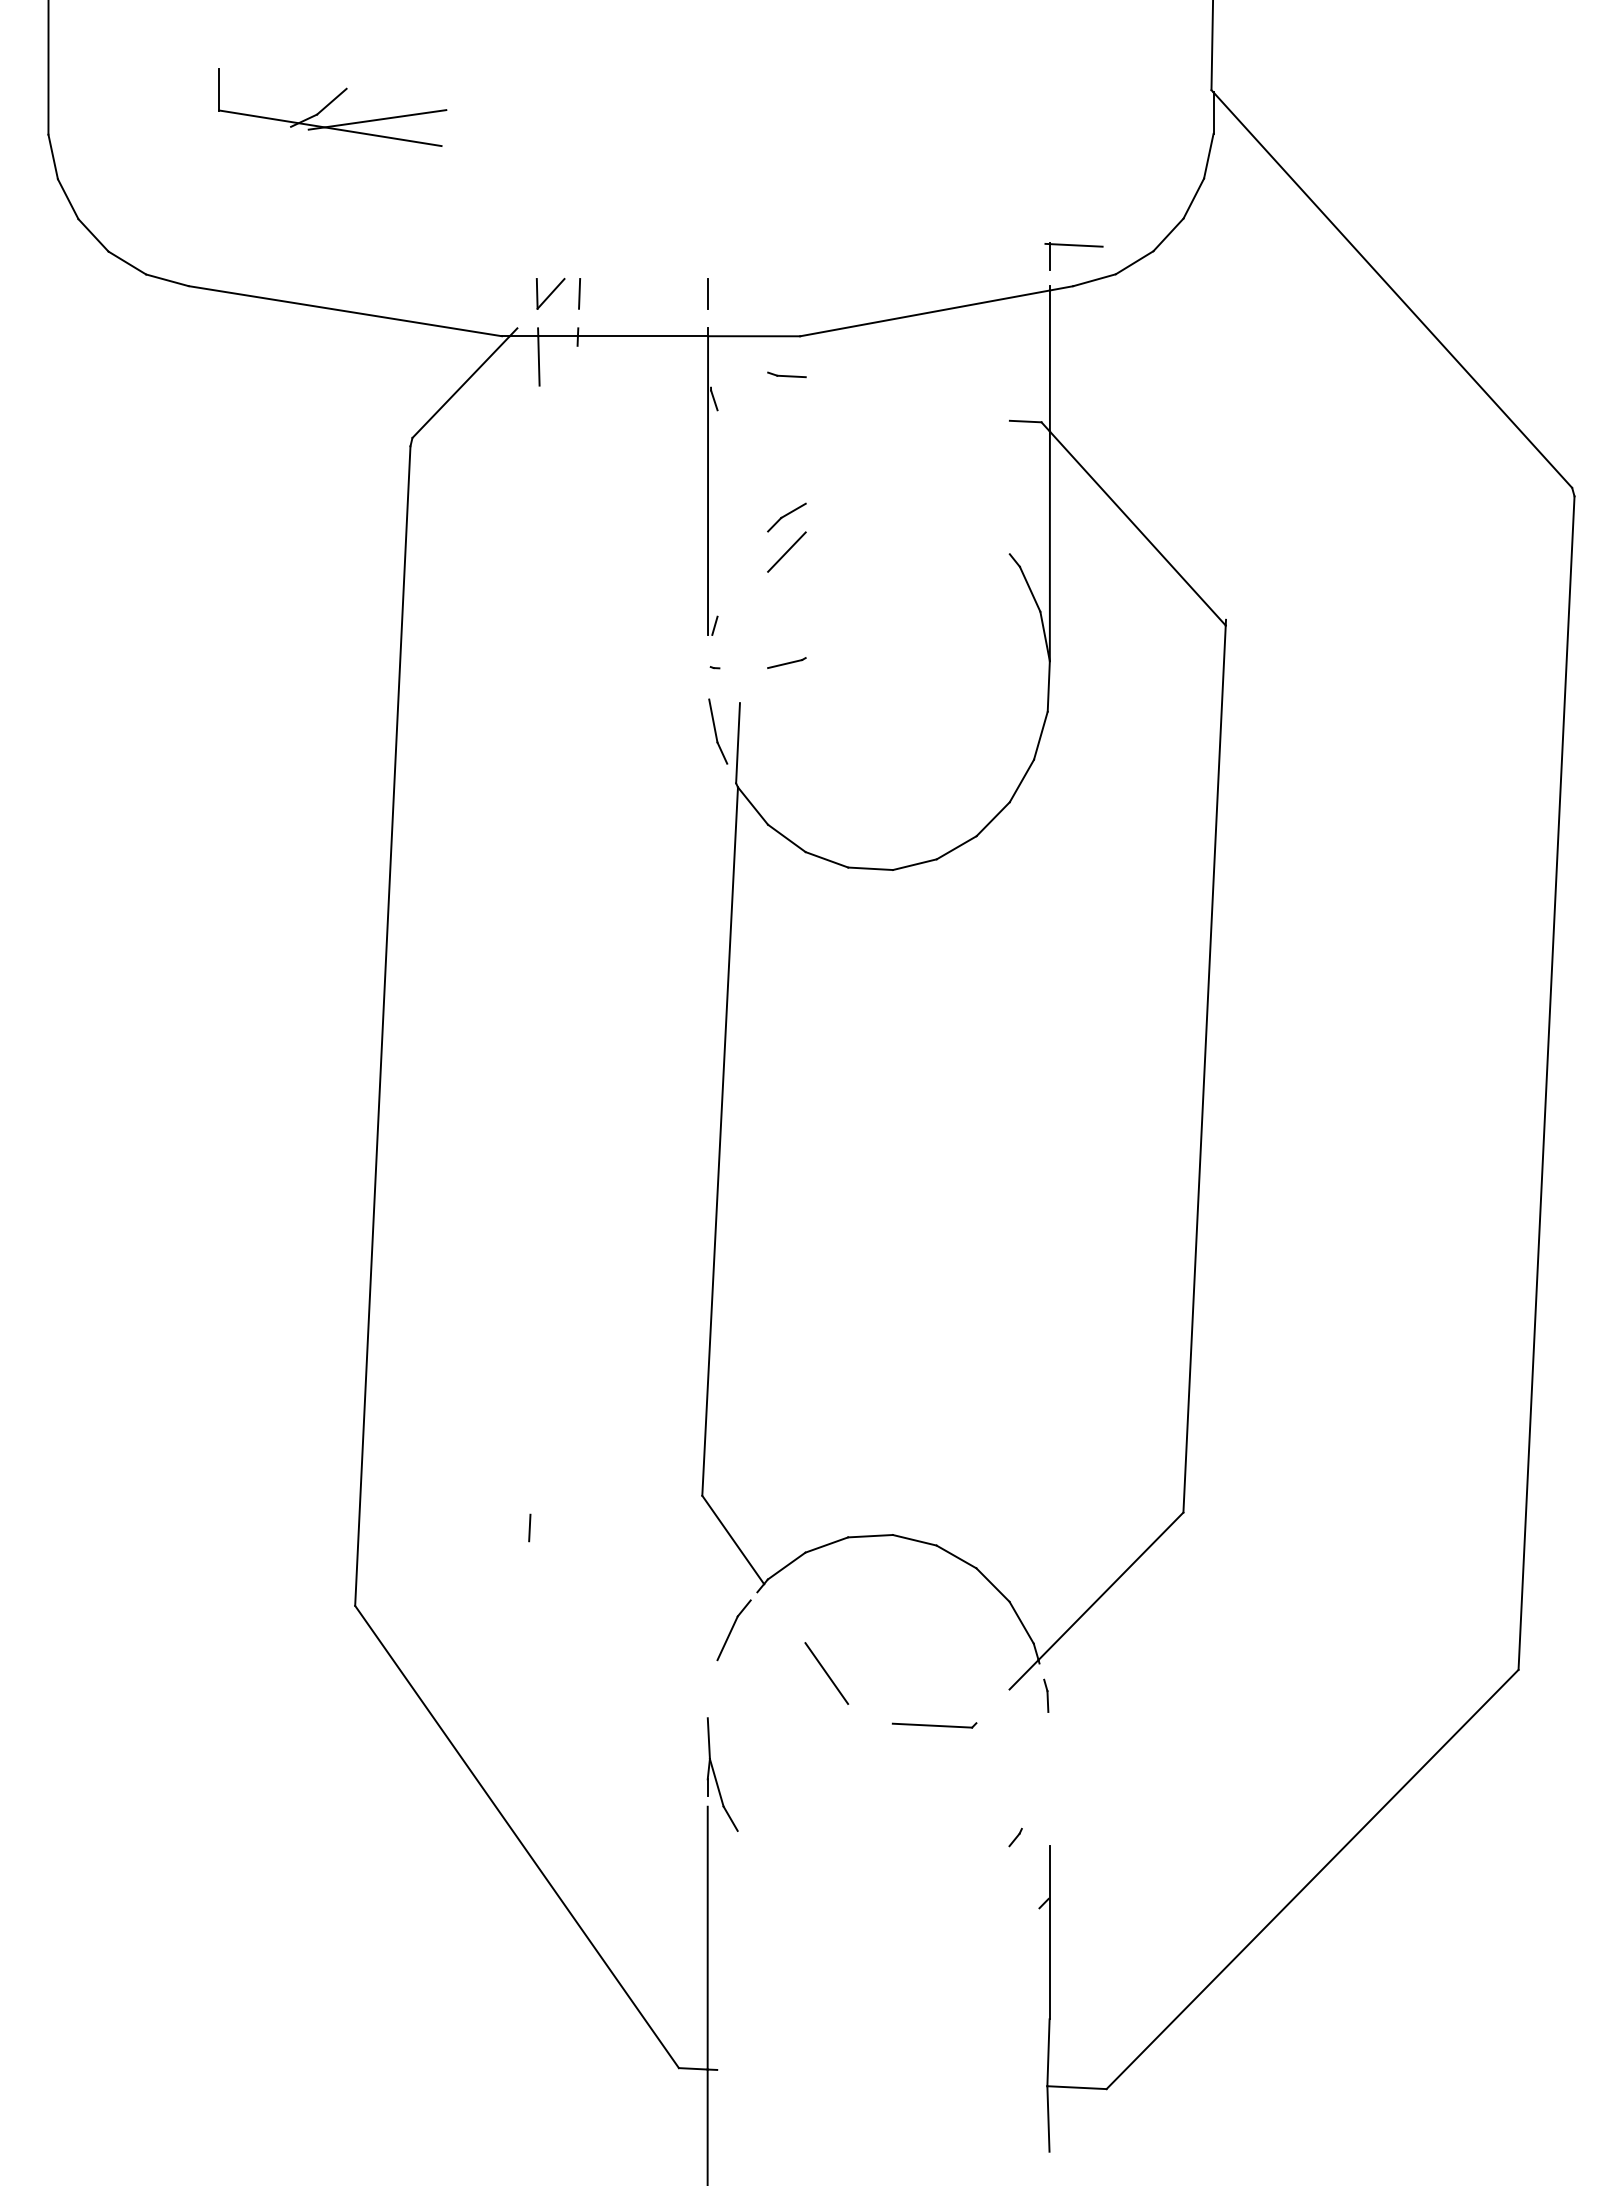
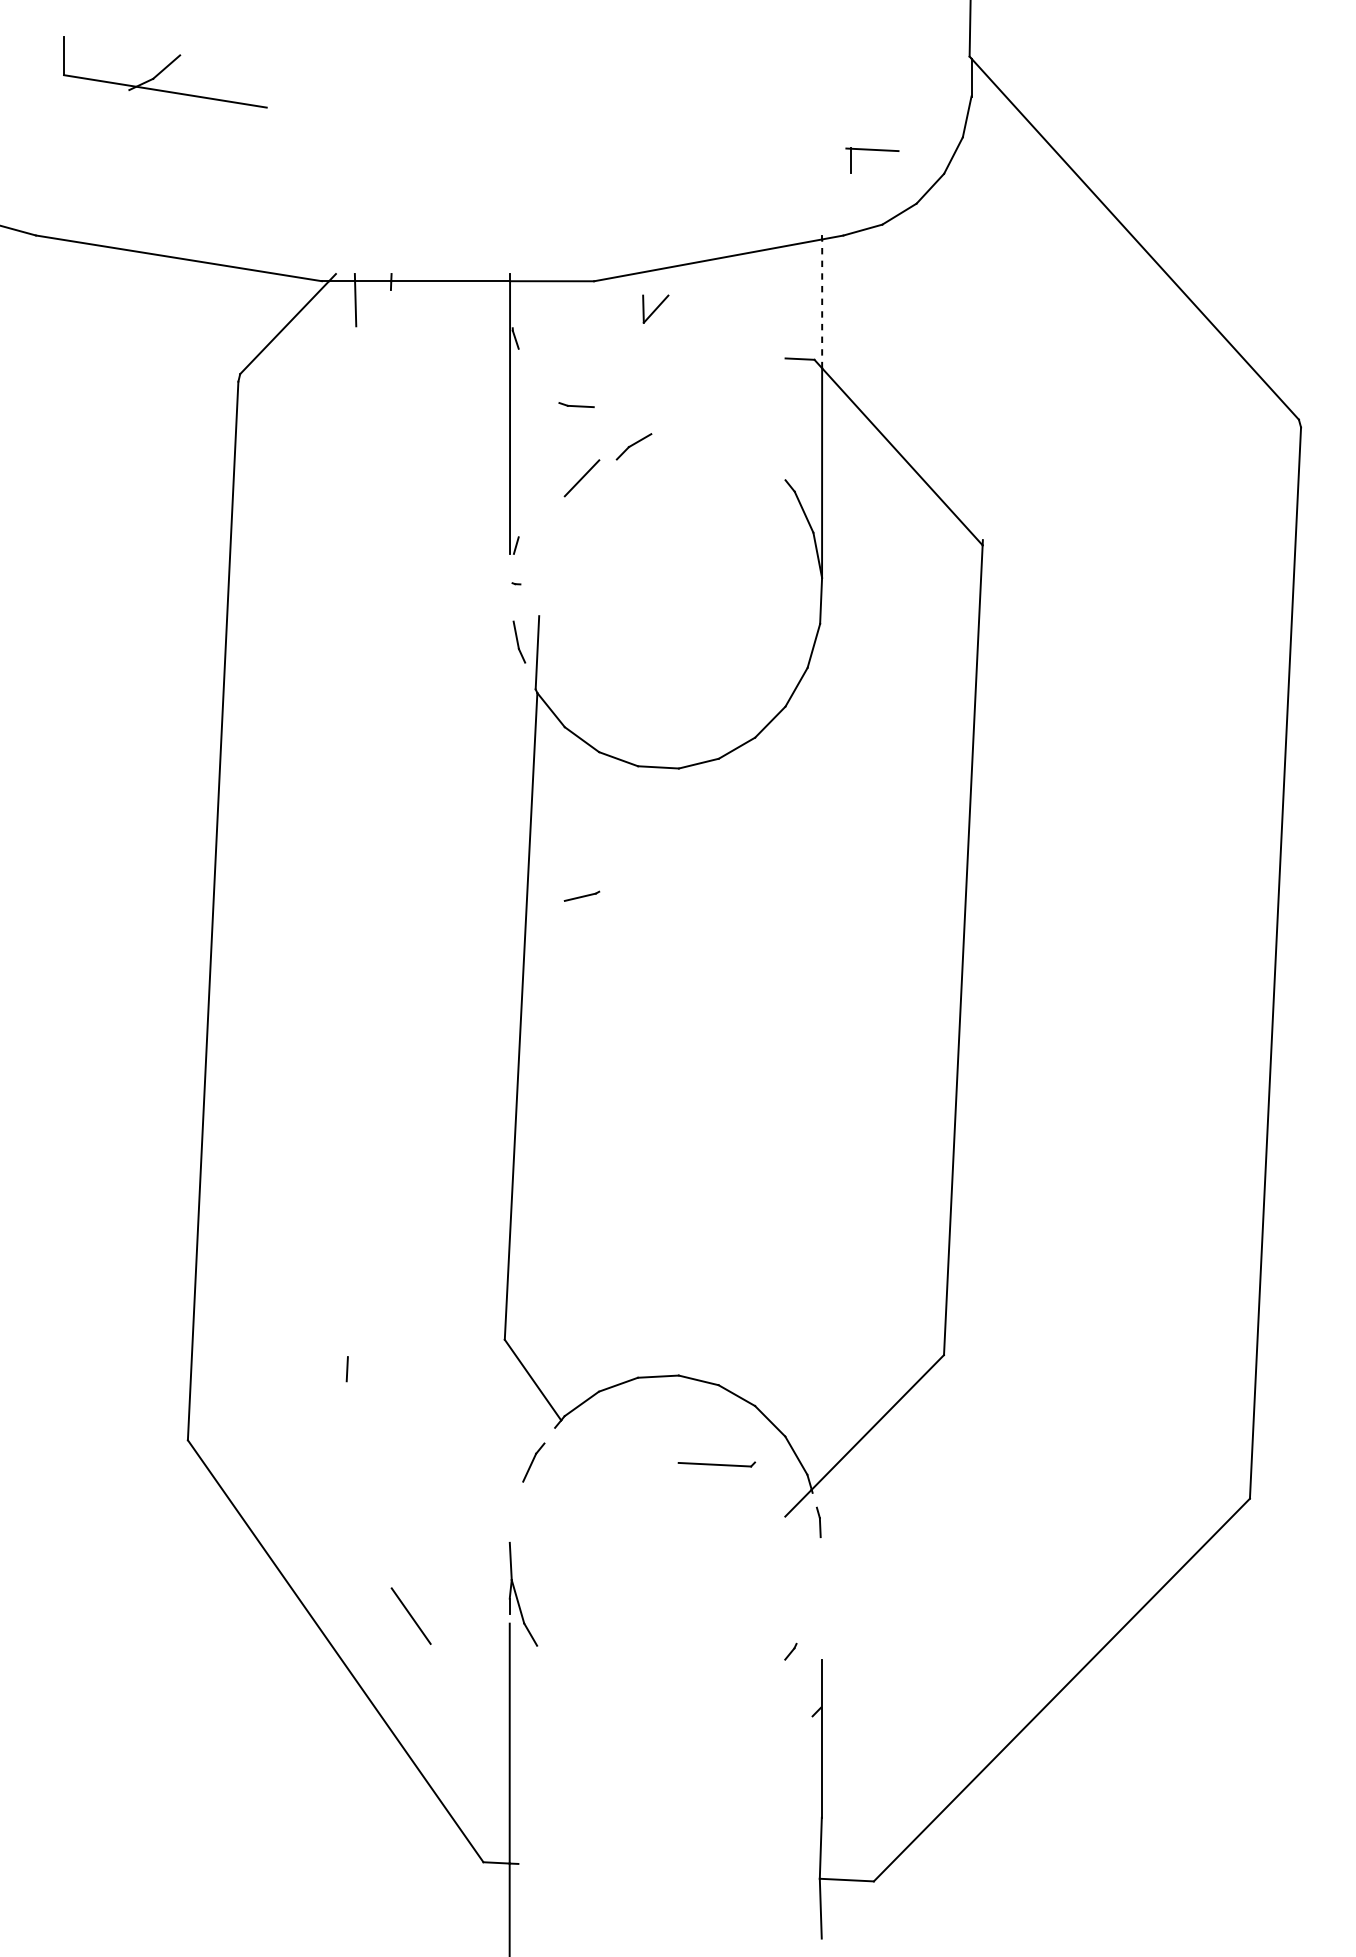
line: (377, 119) -> (208, 83), removed
part: (1073, 246) -> (871, 150), moved
part: (550, 293) -> (655, 308), moved
line: (579, 293) -> (392, 242), removed
line: (708, 293) -> (510, 242), removed
line: (1049, 361) -> (821, 304), solid -> dashed
part: (786, 374) -> (576, 404), moved
part: (786, 517) -> (633, 446), moved
line: (786, 662) -> (581, 895), moved
part: (718, 731) -> (519, 642), size x0.7
part: (733, 1630) -> (533, 1462), size x0.7
line: (826, 1673) -> (410, 1616), moved
part: (934, 1725) -> (716, 1464), moved

